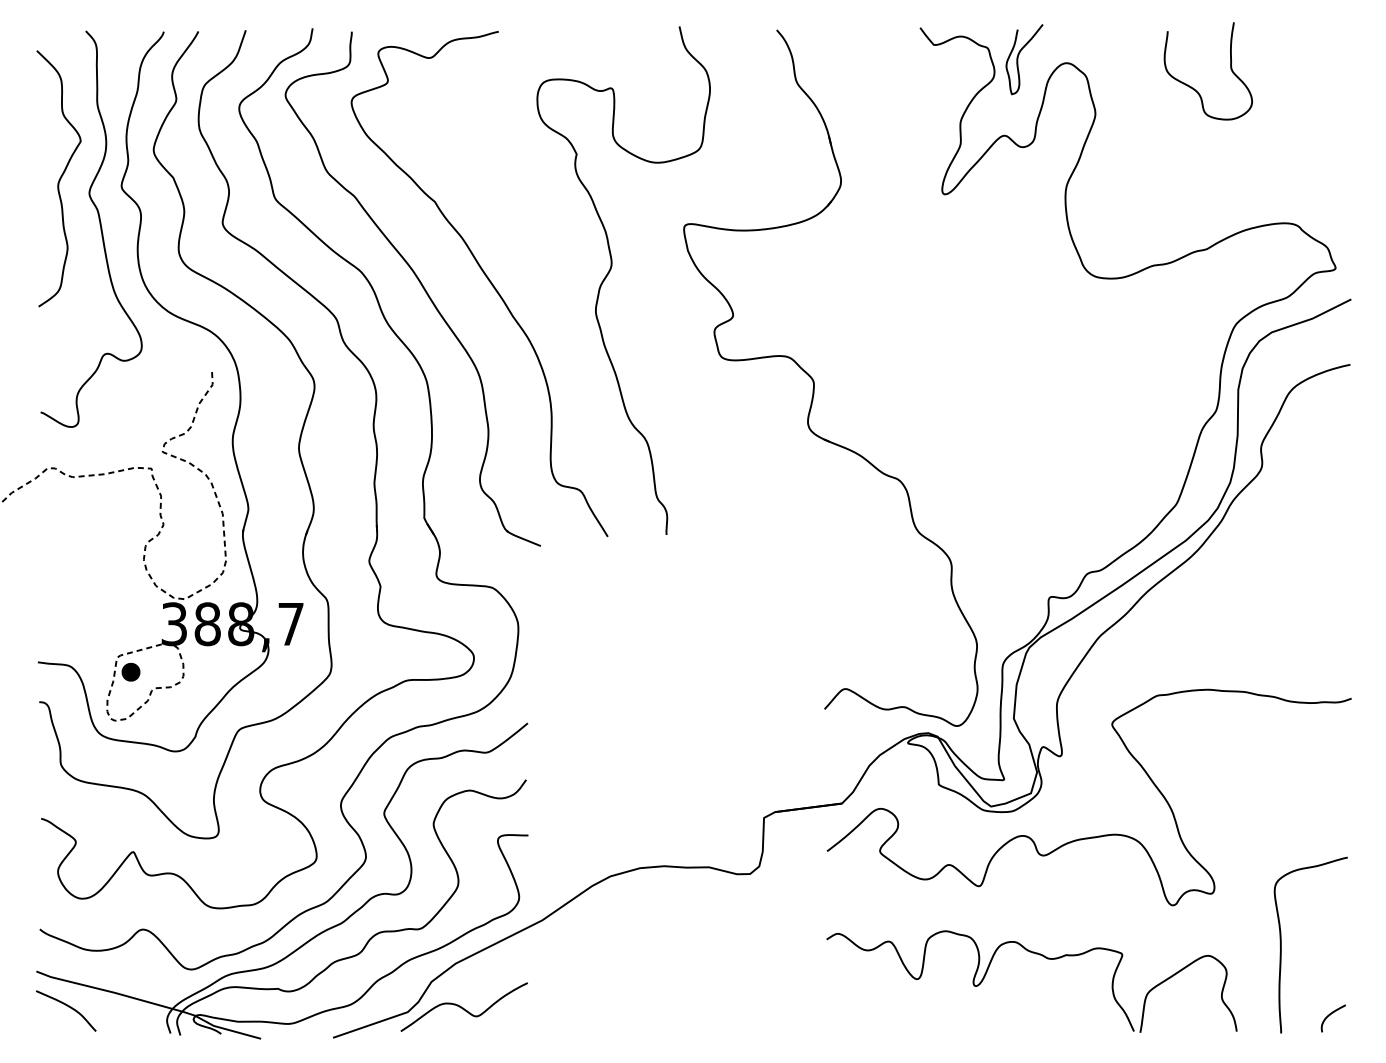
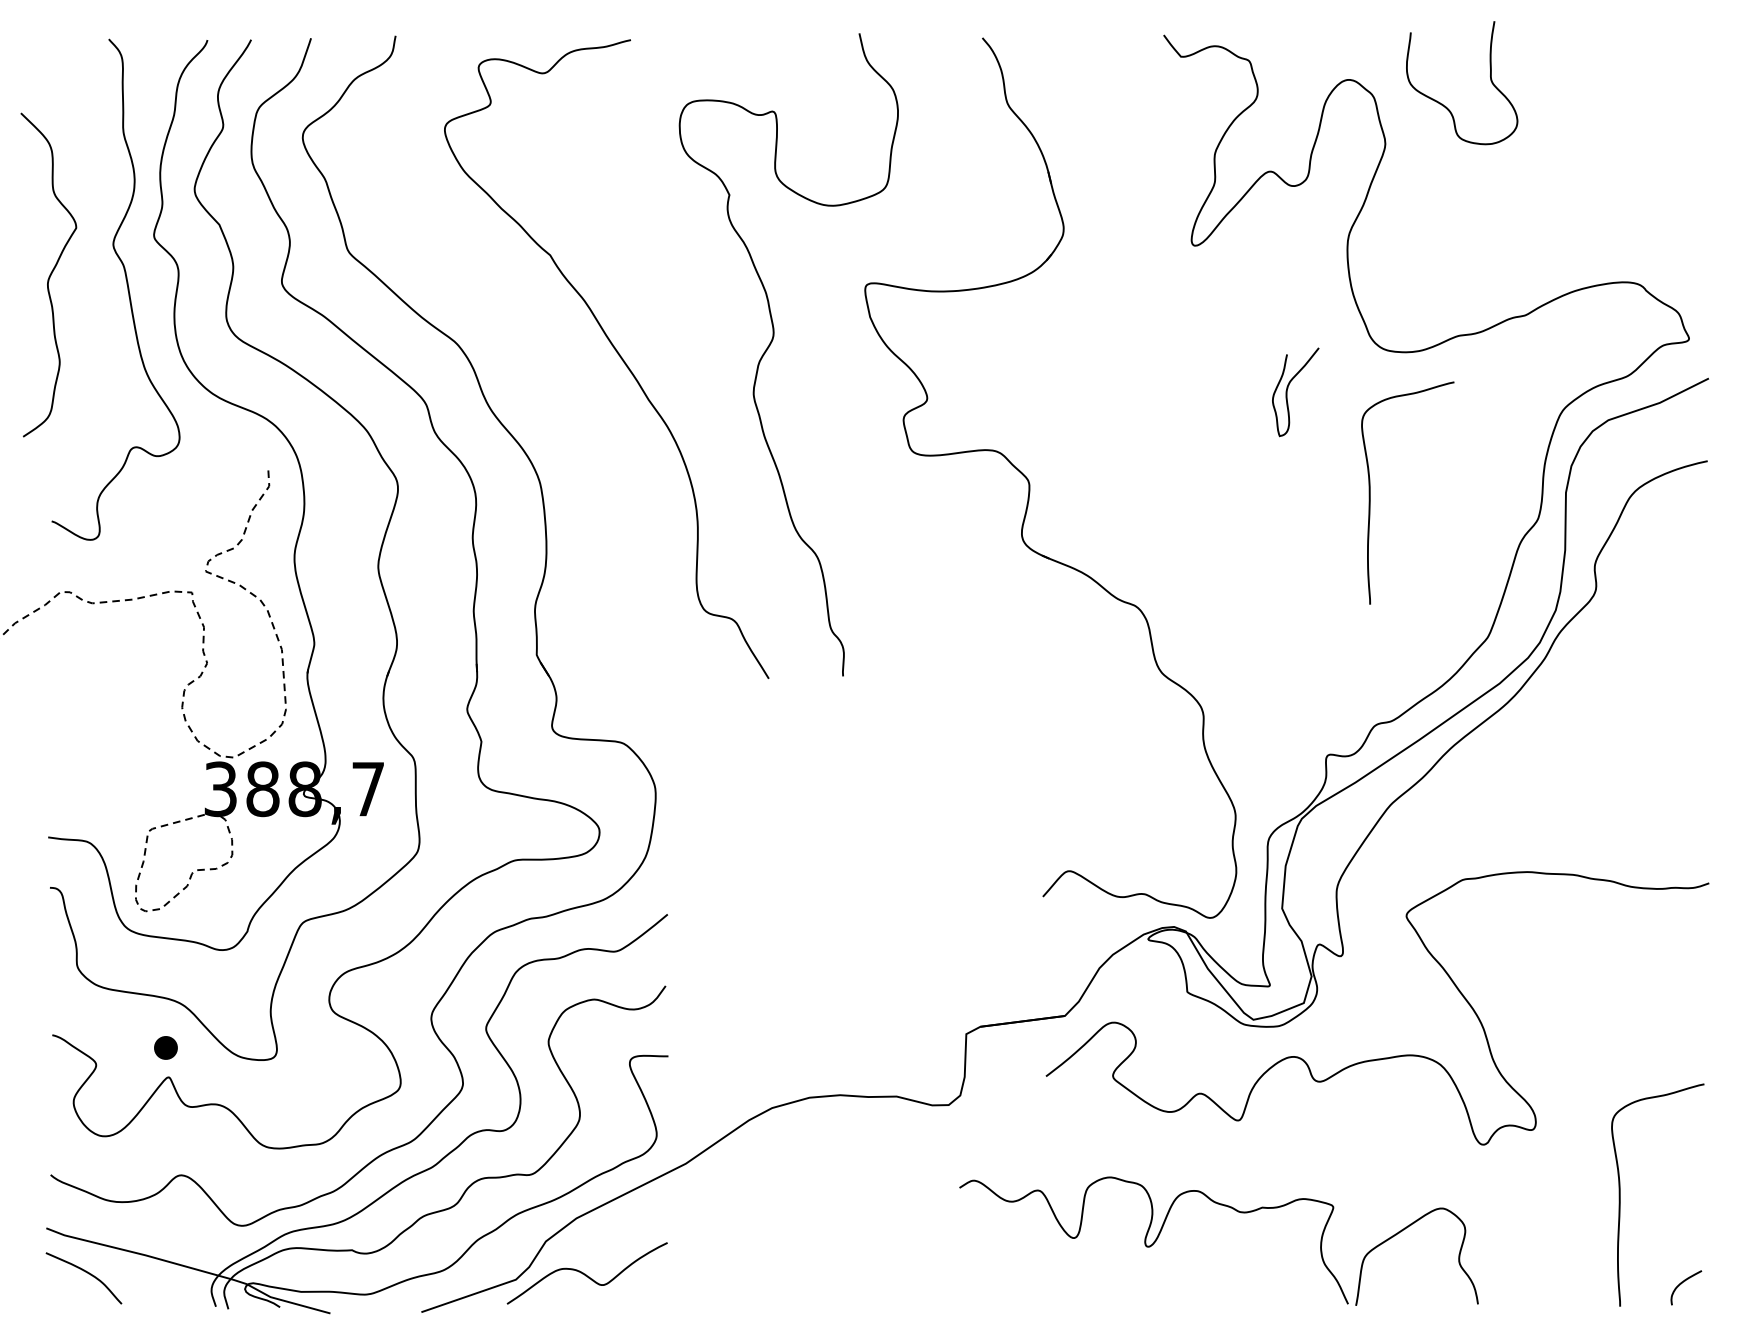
curve: (1018, 59) -> (1287, 392), moved
curve: (1195, 88) -> (1445, 105), moved
curve: (59, 178) -> (49, 274), moved
part: (420, 285) -> (532, 360), removed
curve: (1083, 389) -> (1370, 492), added
part: (130, 671) -> (165, 1047), moved
part: (1044, 957) -> (1234, 1210), moved

